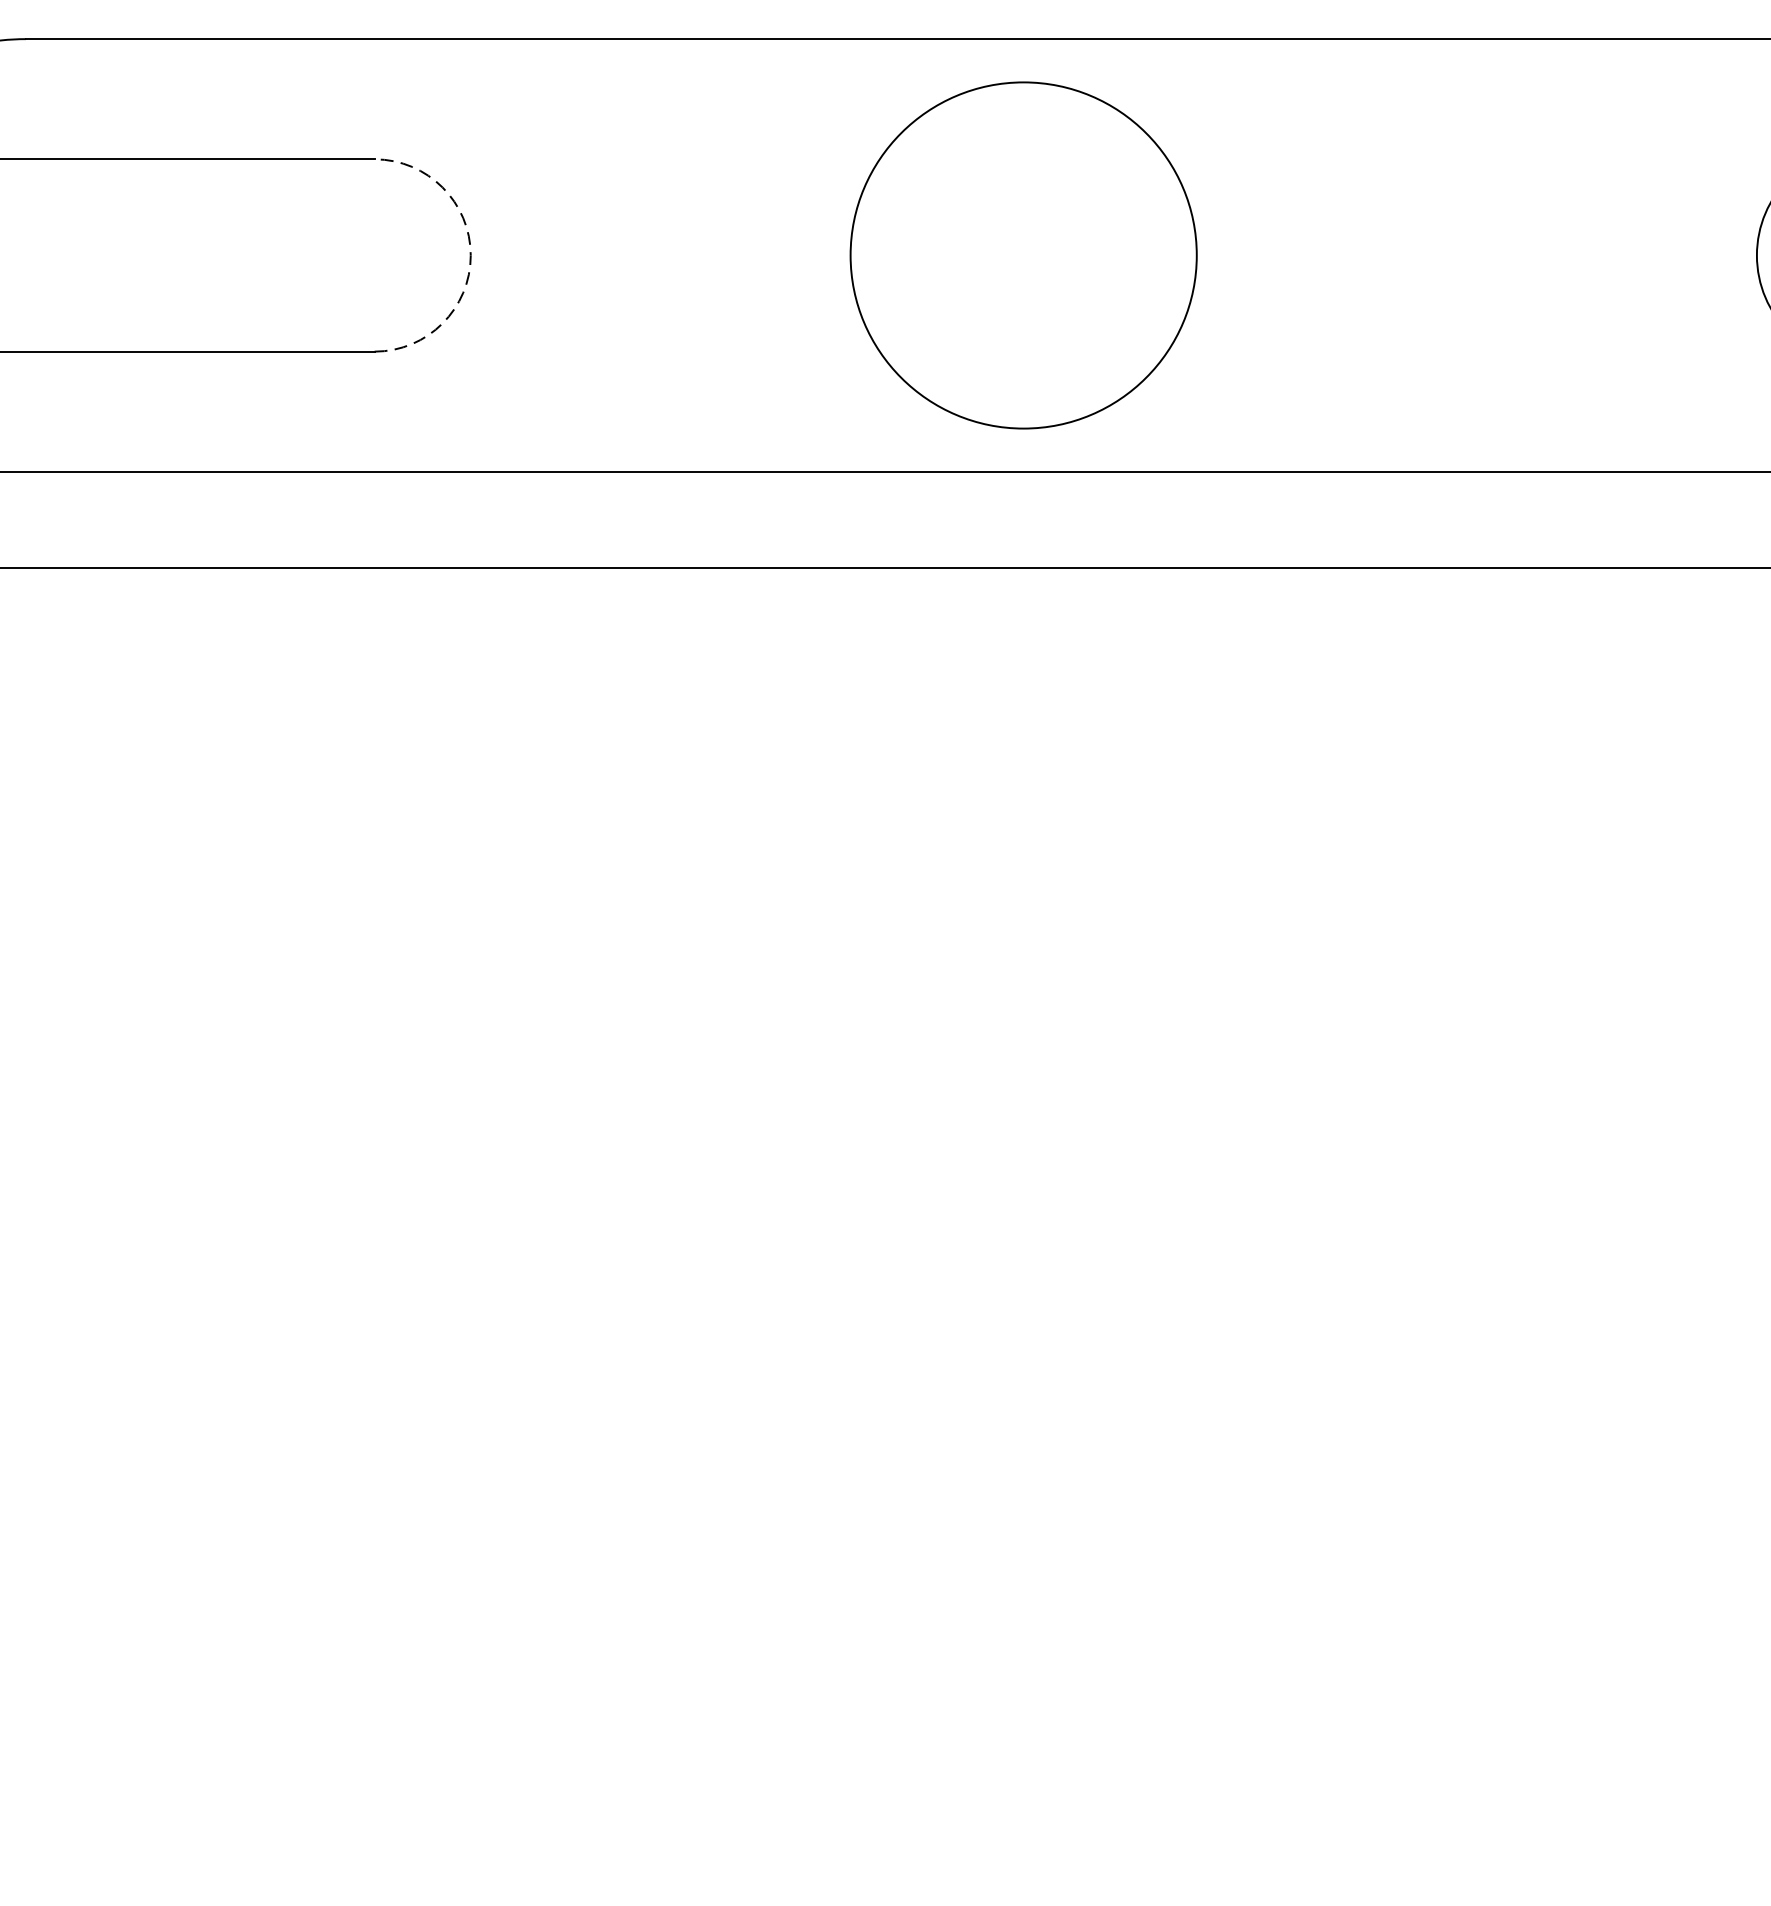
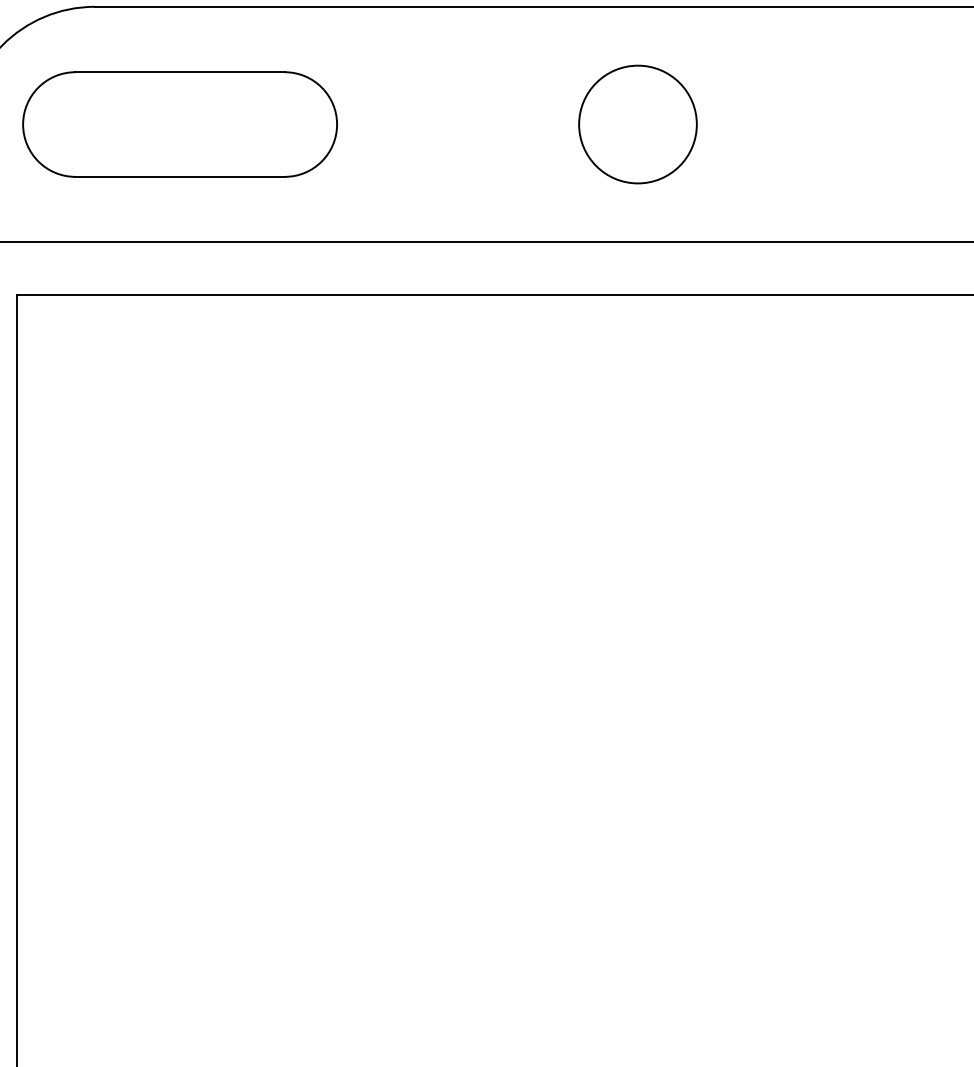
arc: (471, 255) -> (337, 124), dashed -> solid
circle: (1022, 255) -> (637, 124), size x0.62

